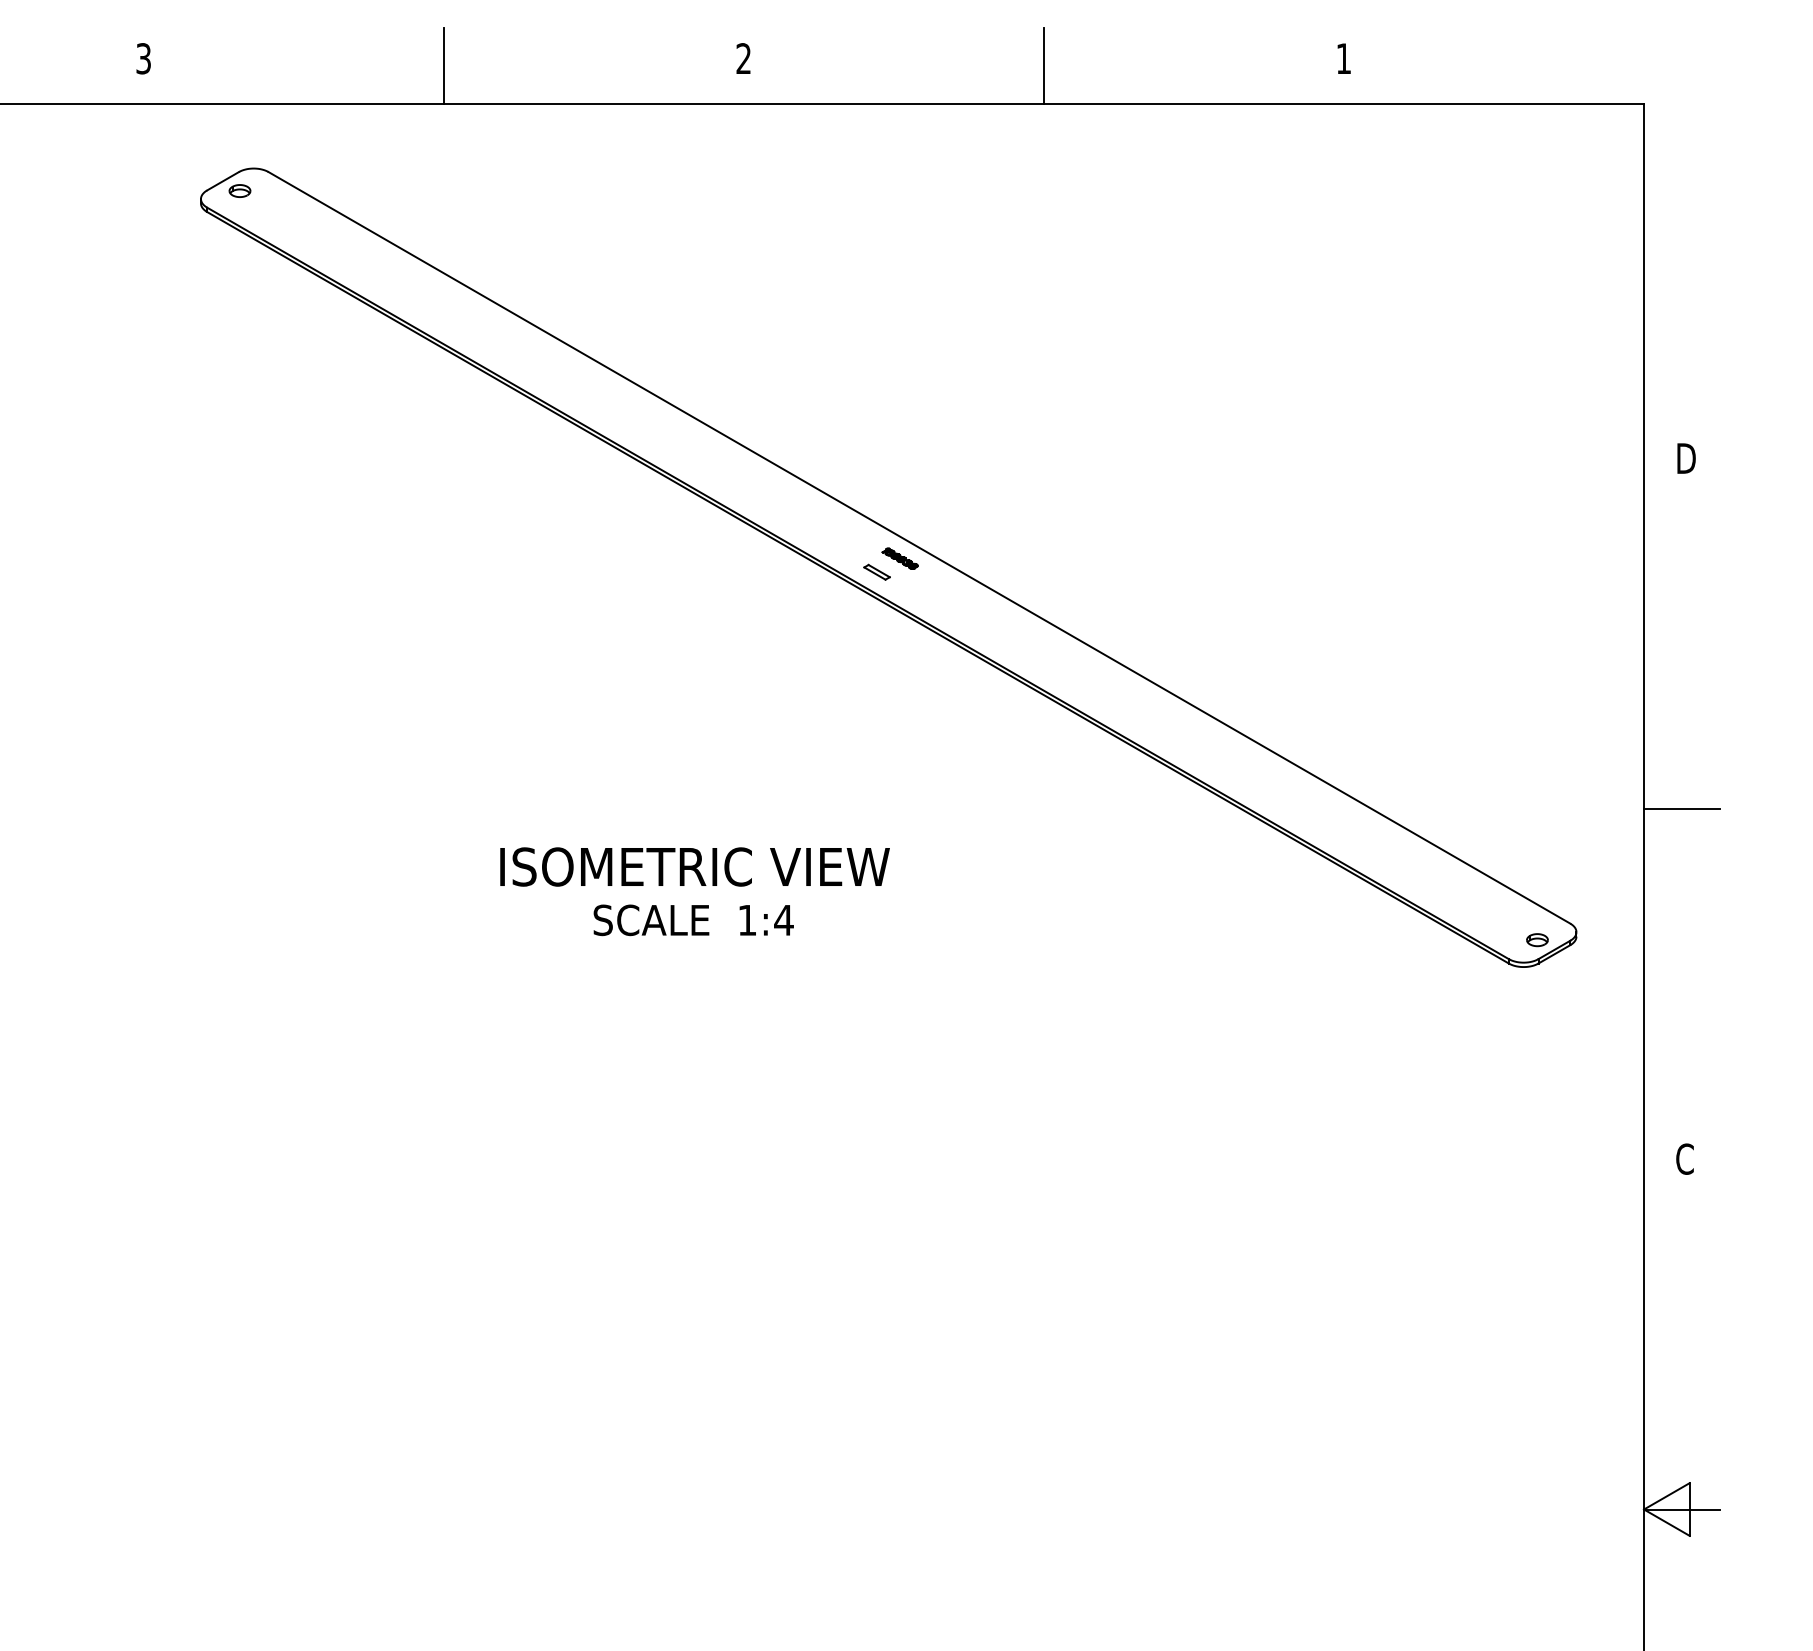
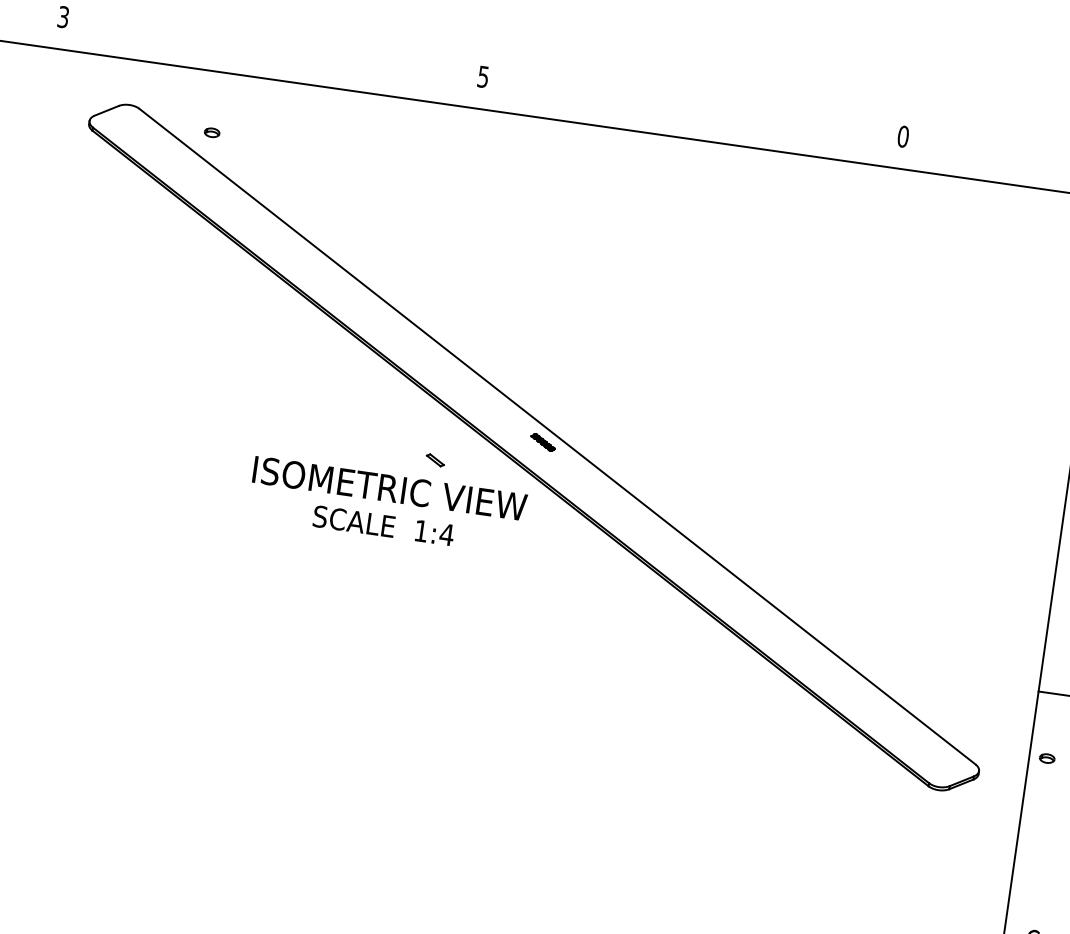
text: (743, 58) -> (483, 76), 2 -> 5
text: (1343, 58) -> (903, 136), 1 -> 0
line: (443, 66) -> (272, 52), removed
line: (1043, 66) -> (692, 112), removed
part: (239, 190) -> (211, 132), moved
part: (876, 571) -> (435, 459), moved
text: (694, 891) -> (387, 505), moved
part: (1537, 940) -> (1047, 758), moved

